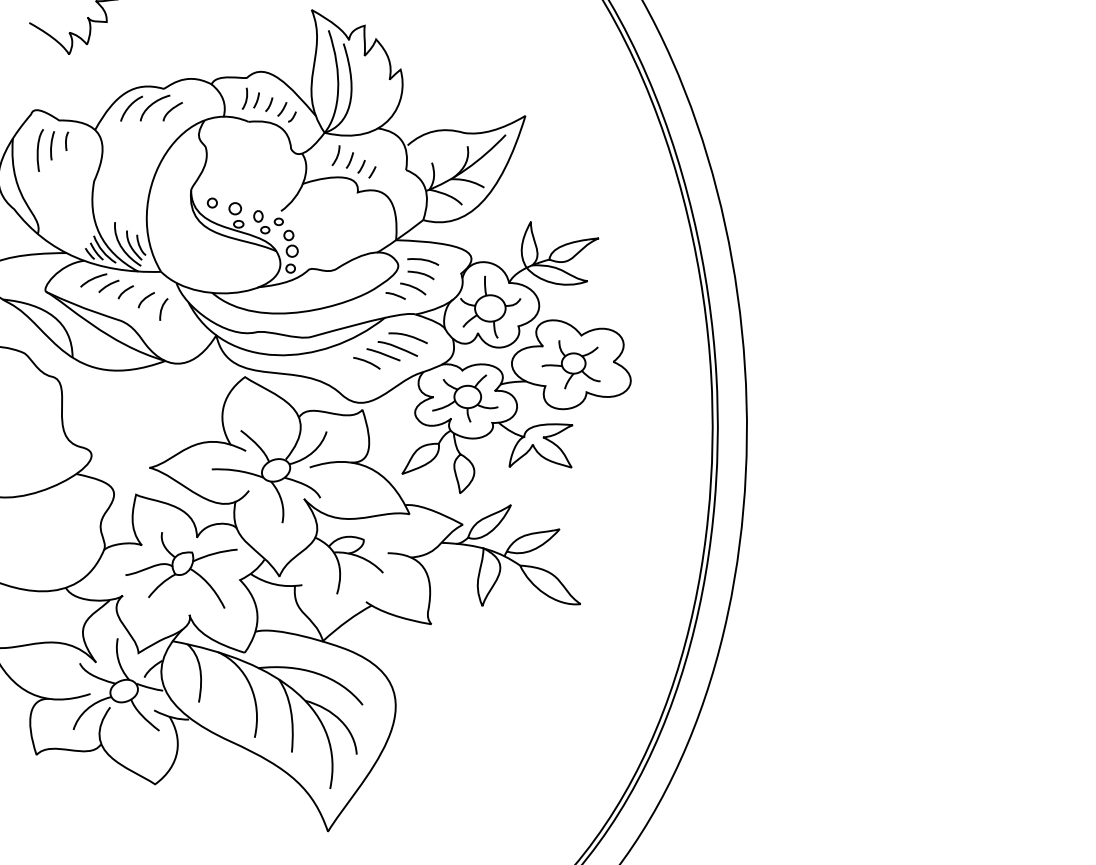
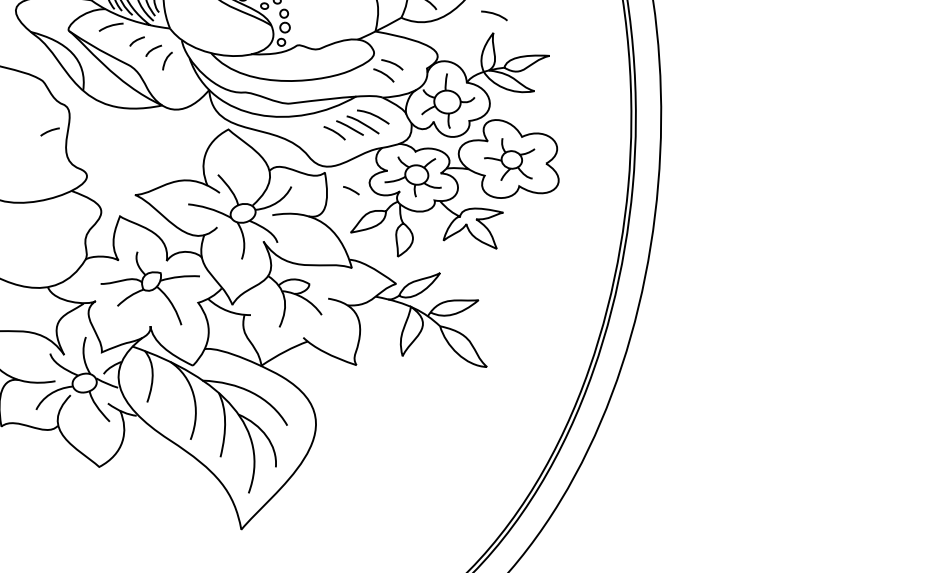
curve: (423, 260) -> (494, 14), moved
curve: (108, 285) -> (49, 131), moved
line: (395, 295) -> (351, 190), moved

